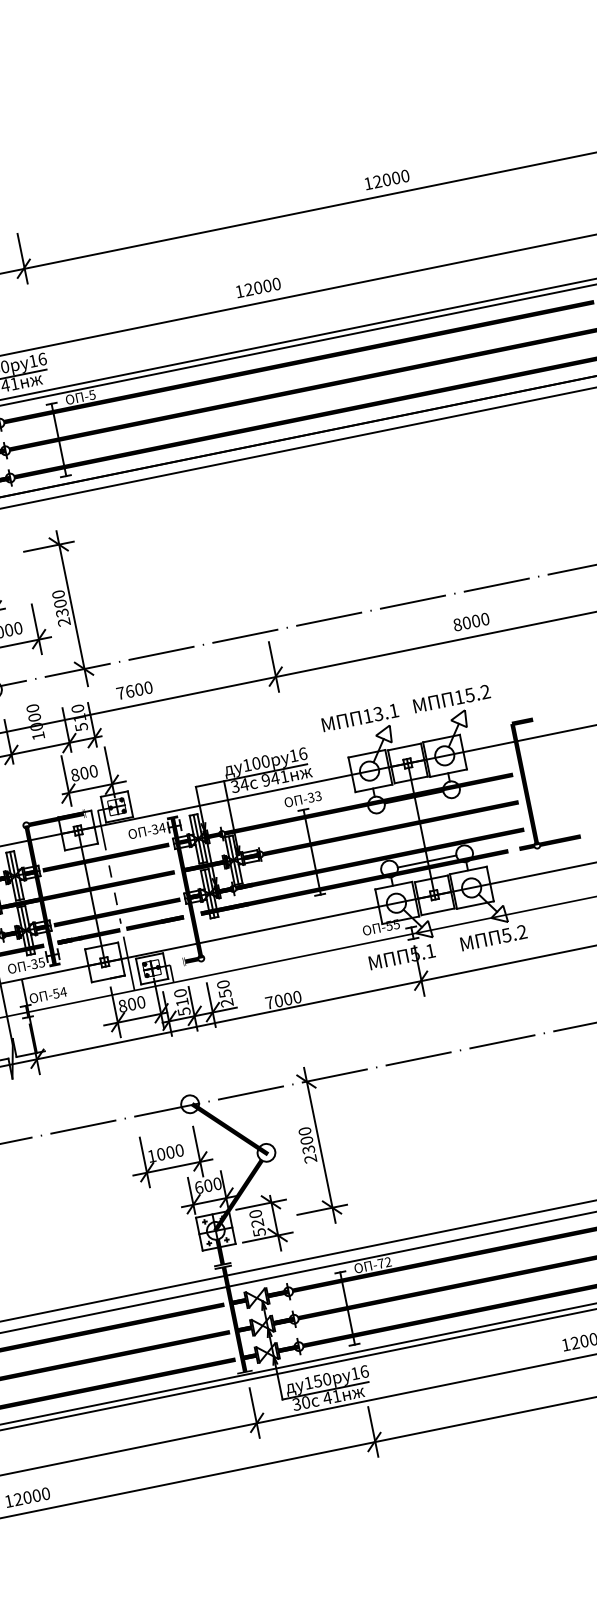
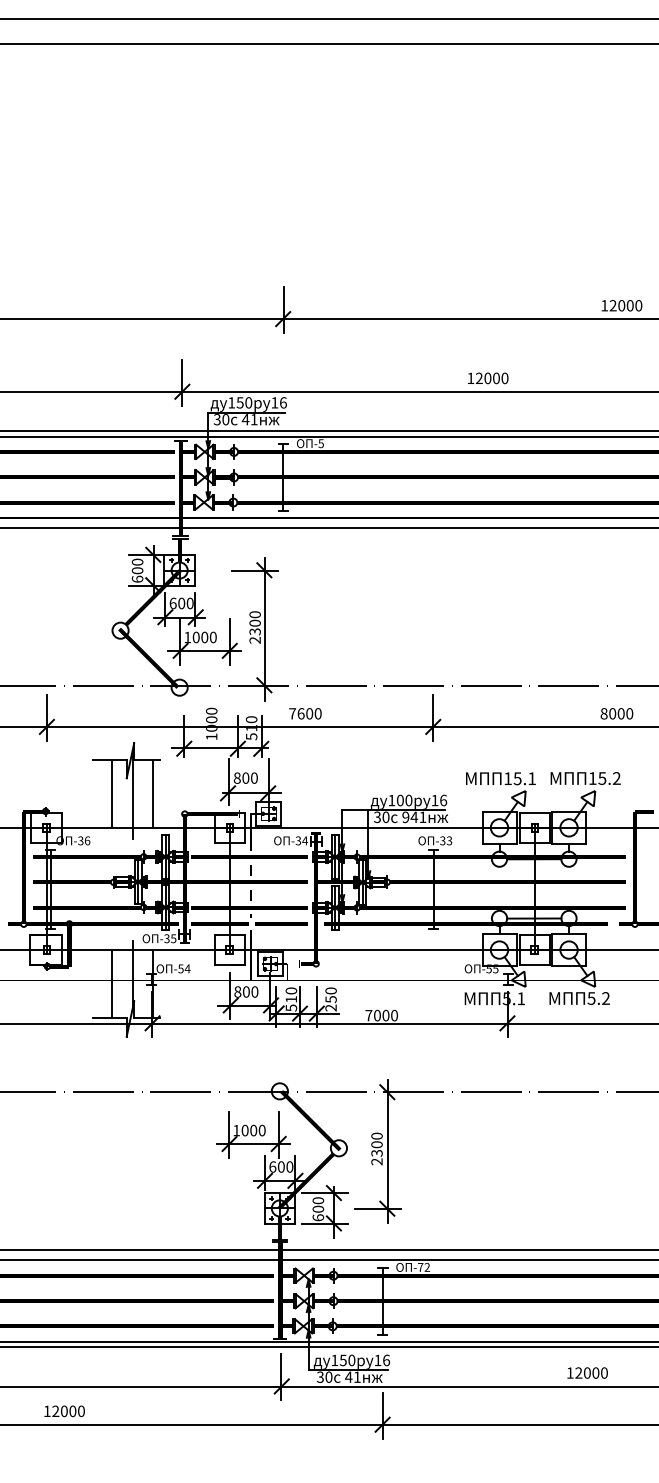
text: (378, 713) -> (517, 778), 13.1 -> 15.1
text: (244, 785) -> (385, 817), 34 -> 30
text: (258, 1227) -> (318, 1213), 520 -> 600

